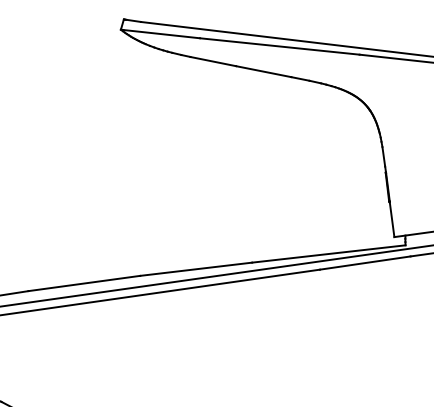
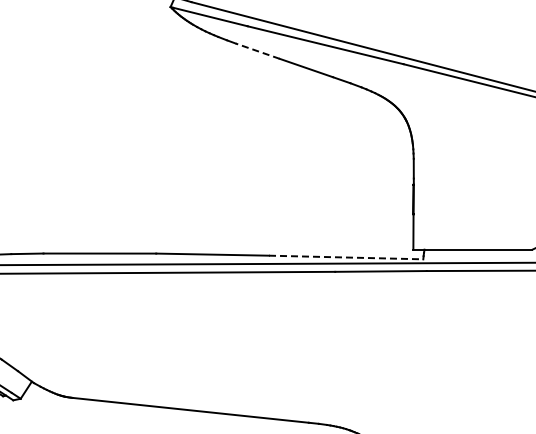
line: (213, 61) -> (257, 51), solid -> dashed
line: (329, 253) -> (346, 257), solid -> dashed

